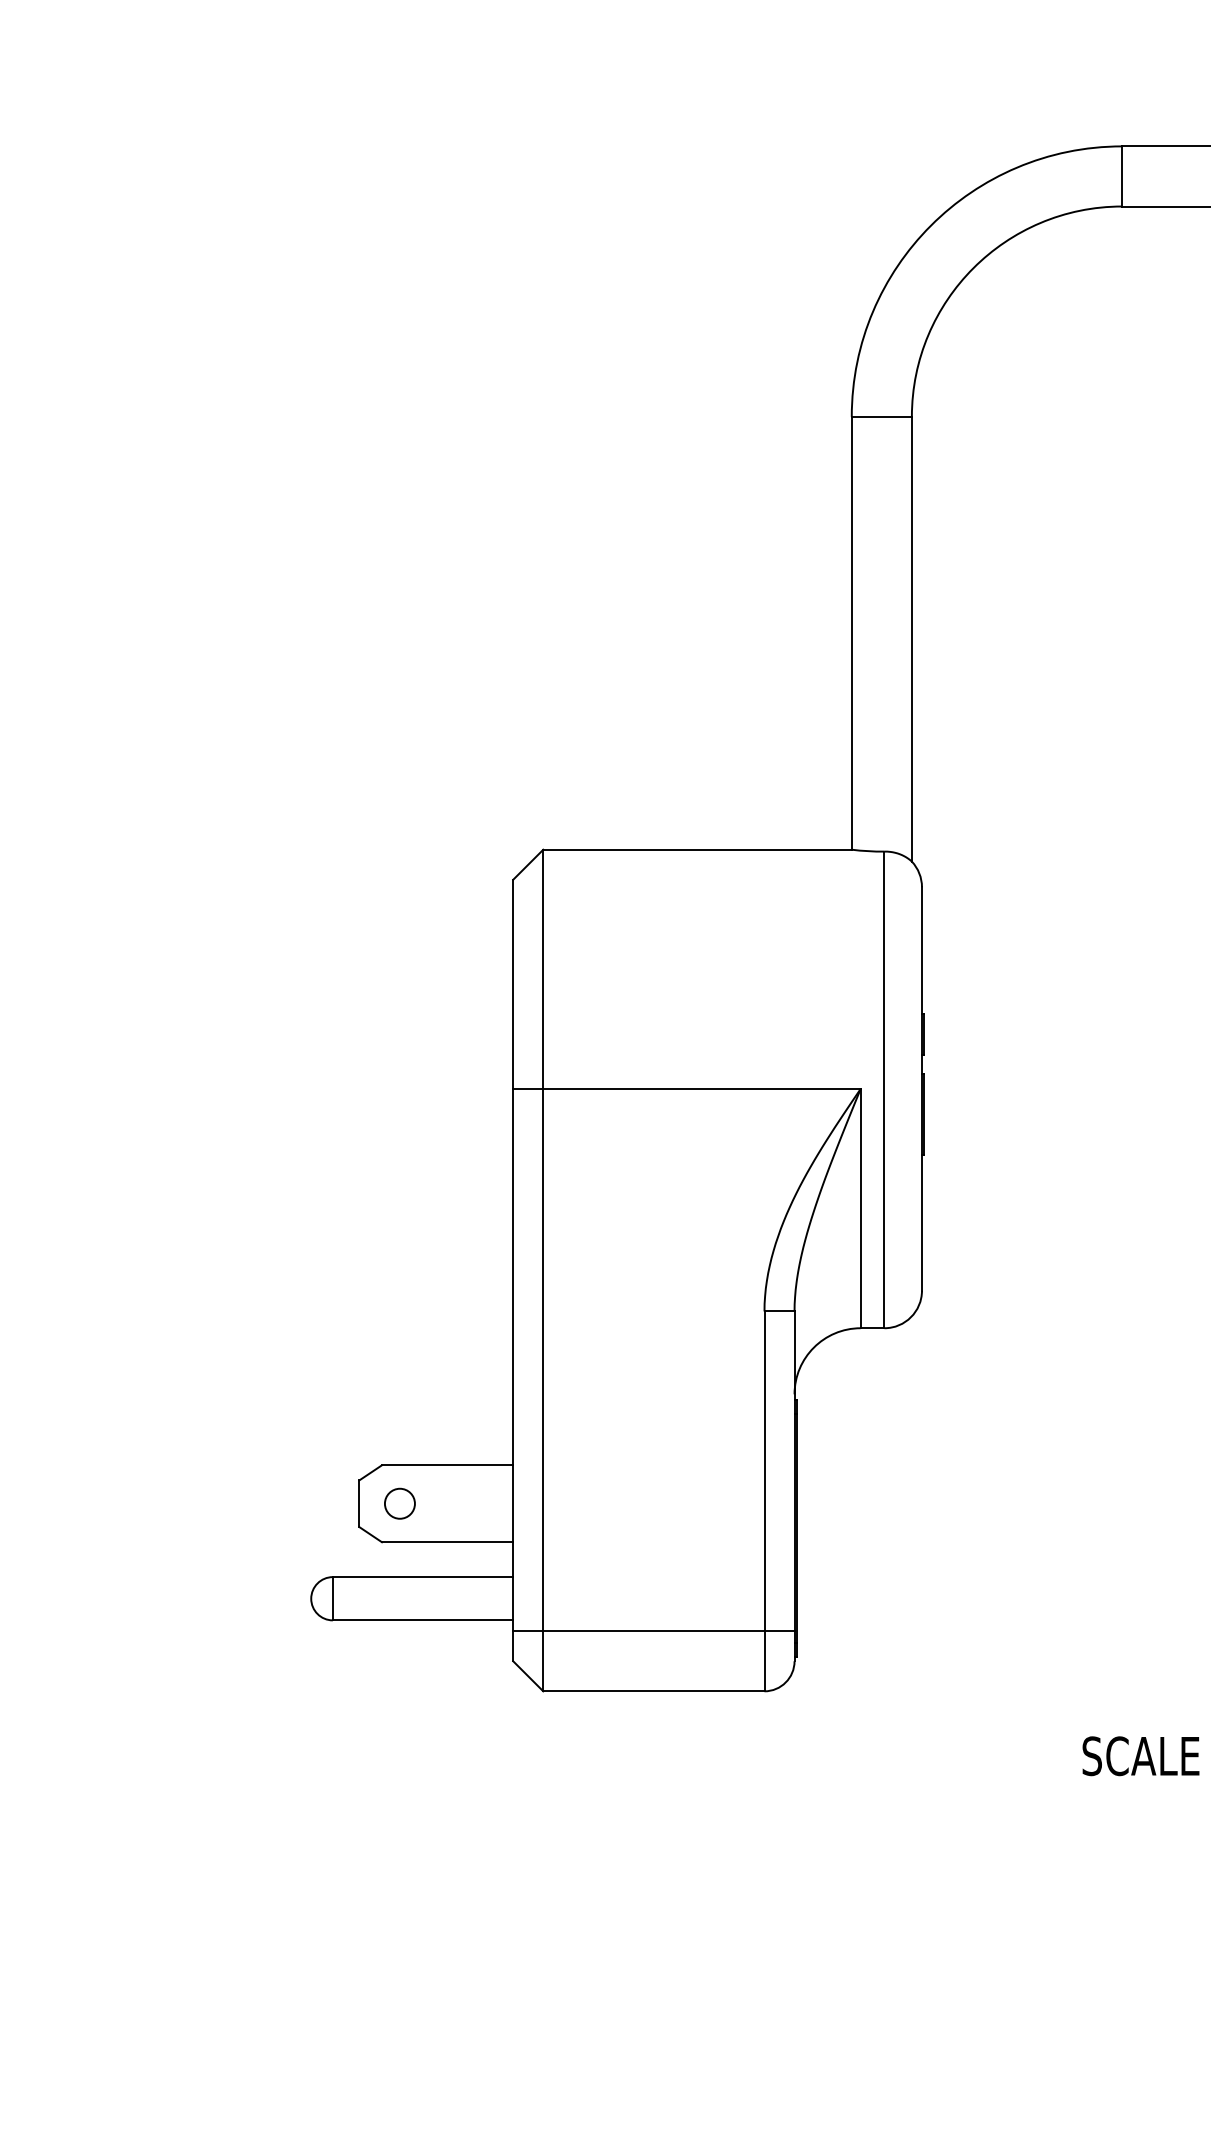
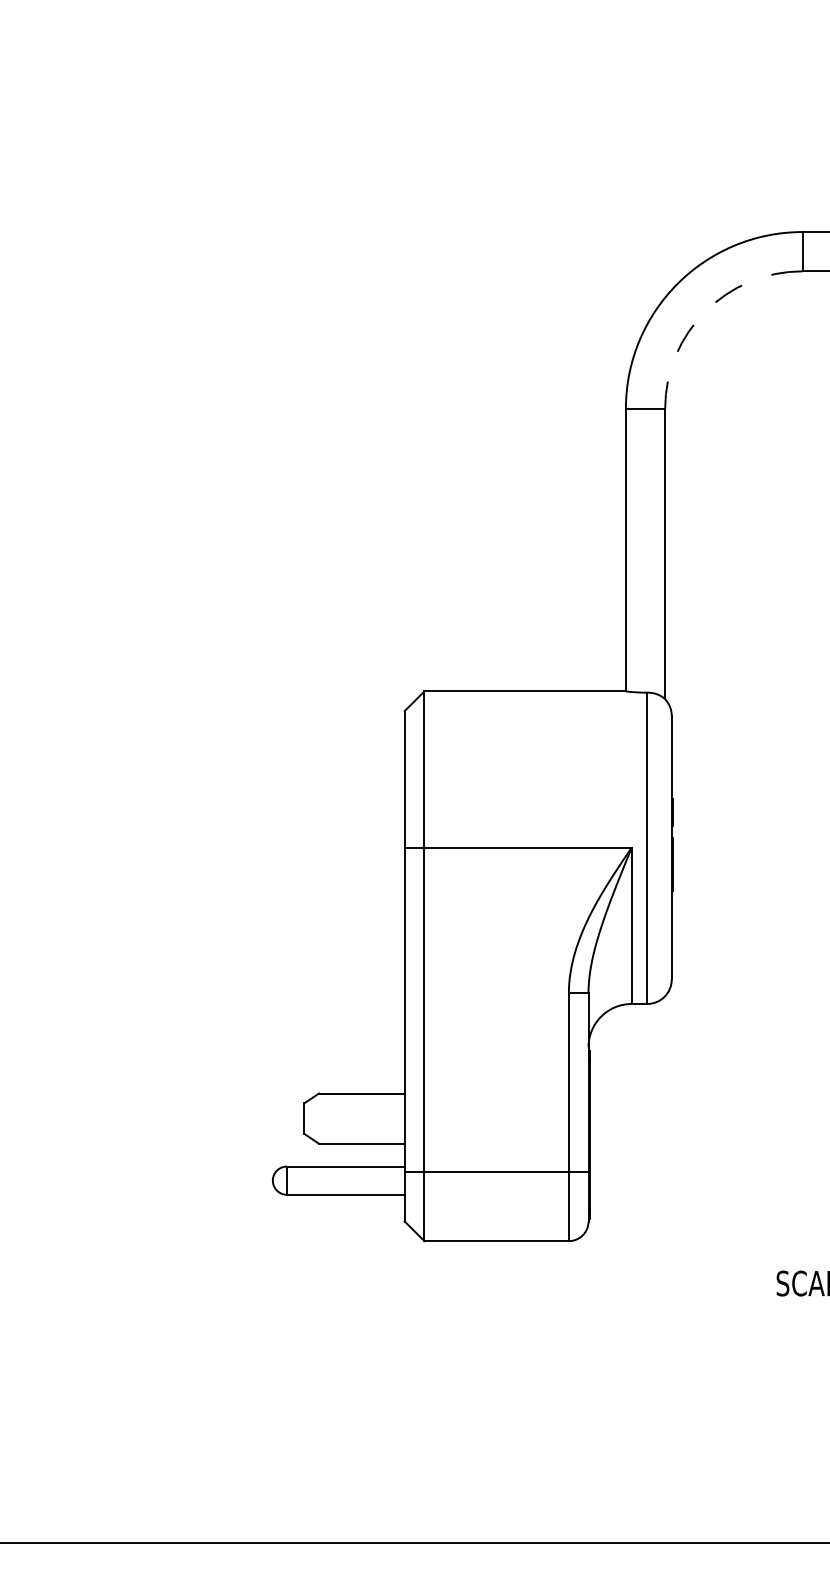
arc: (973, 268) -> (705, 311), solid -> dashed
circle: (399, 1503) -> (330, 1118), removed
line: (653, 1630) -> (496, 1171), moved

